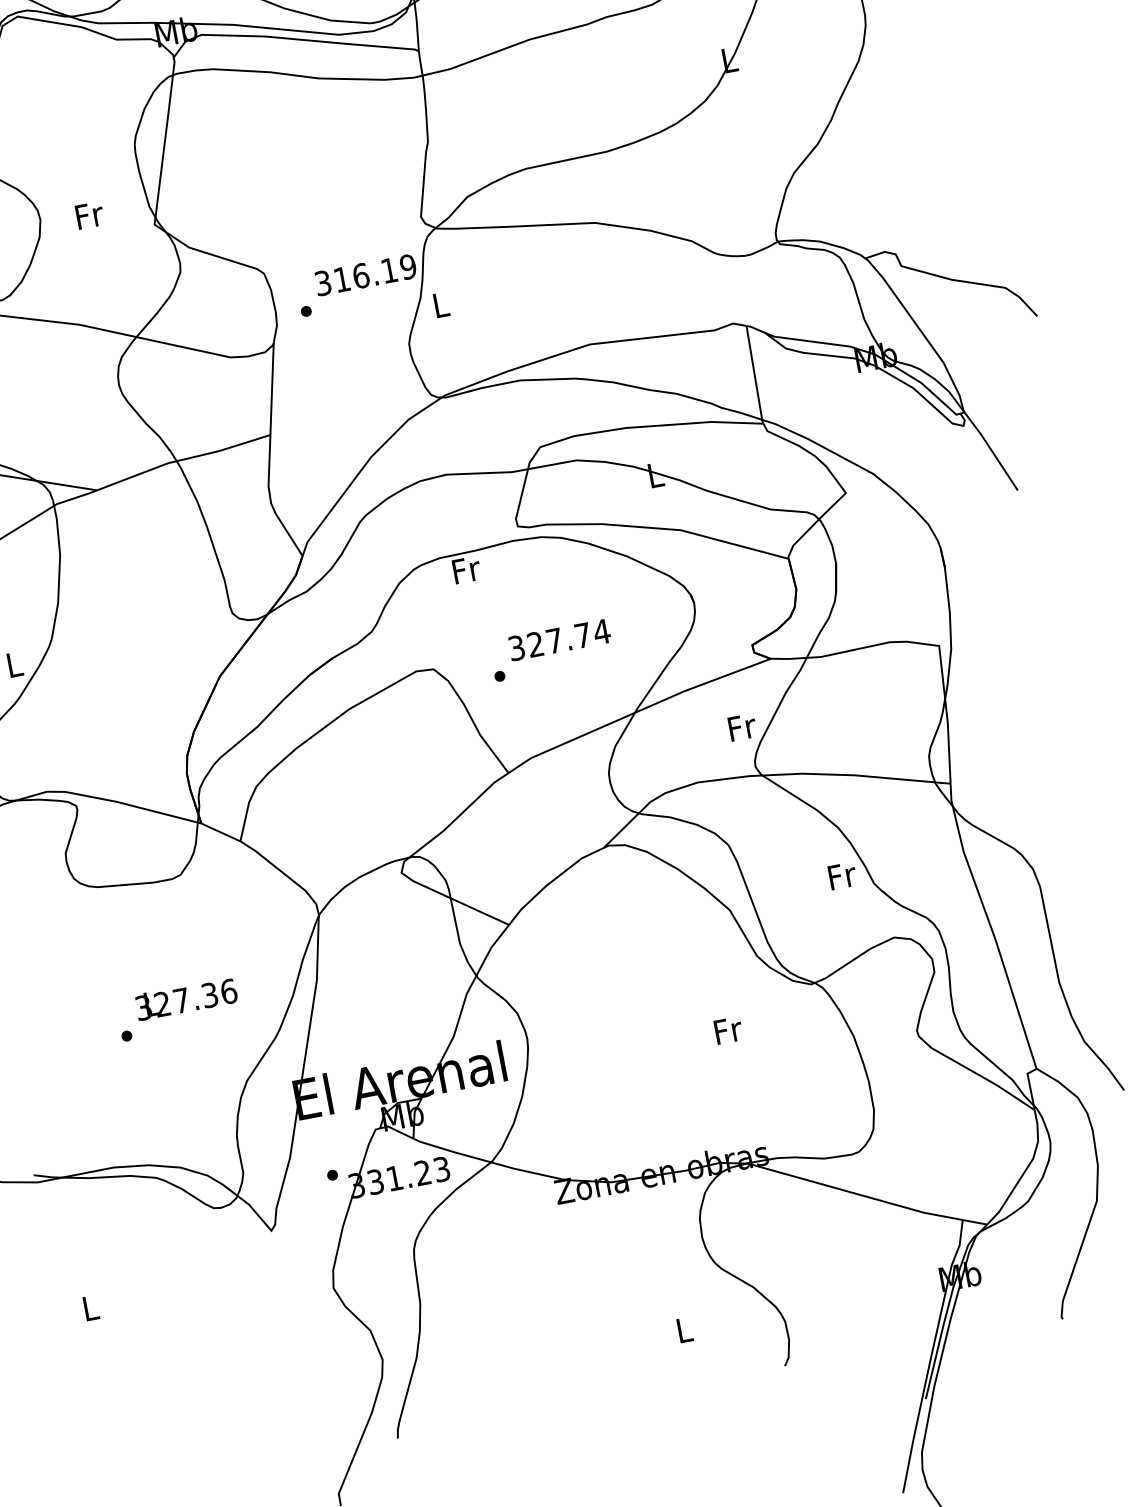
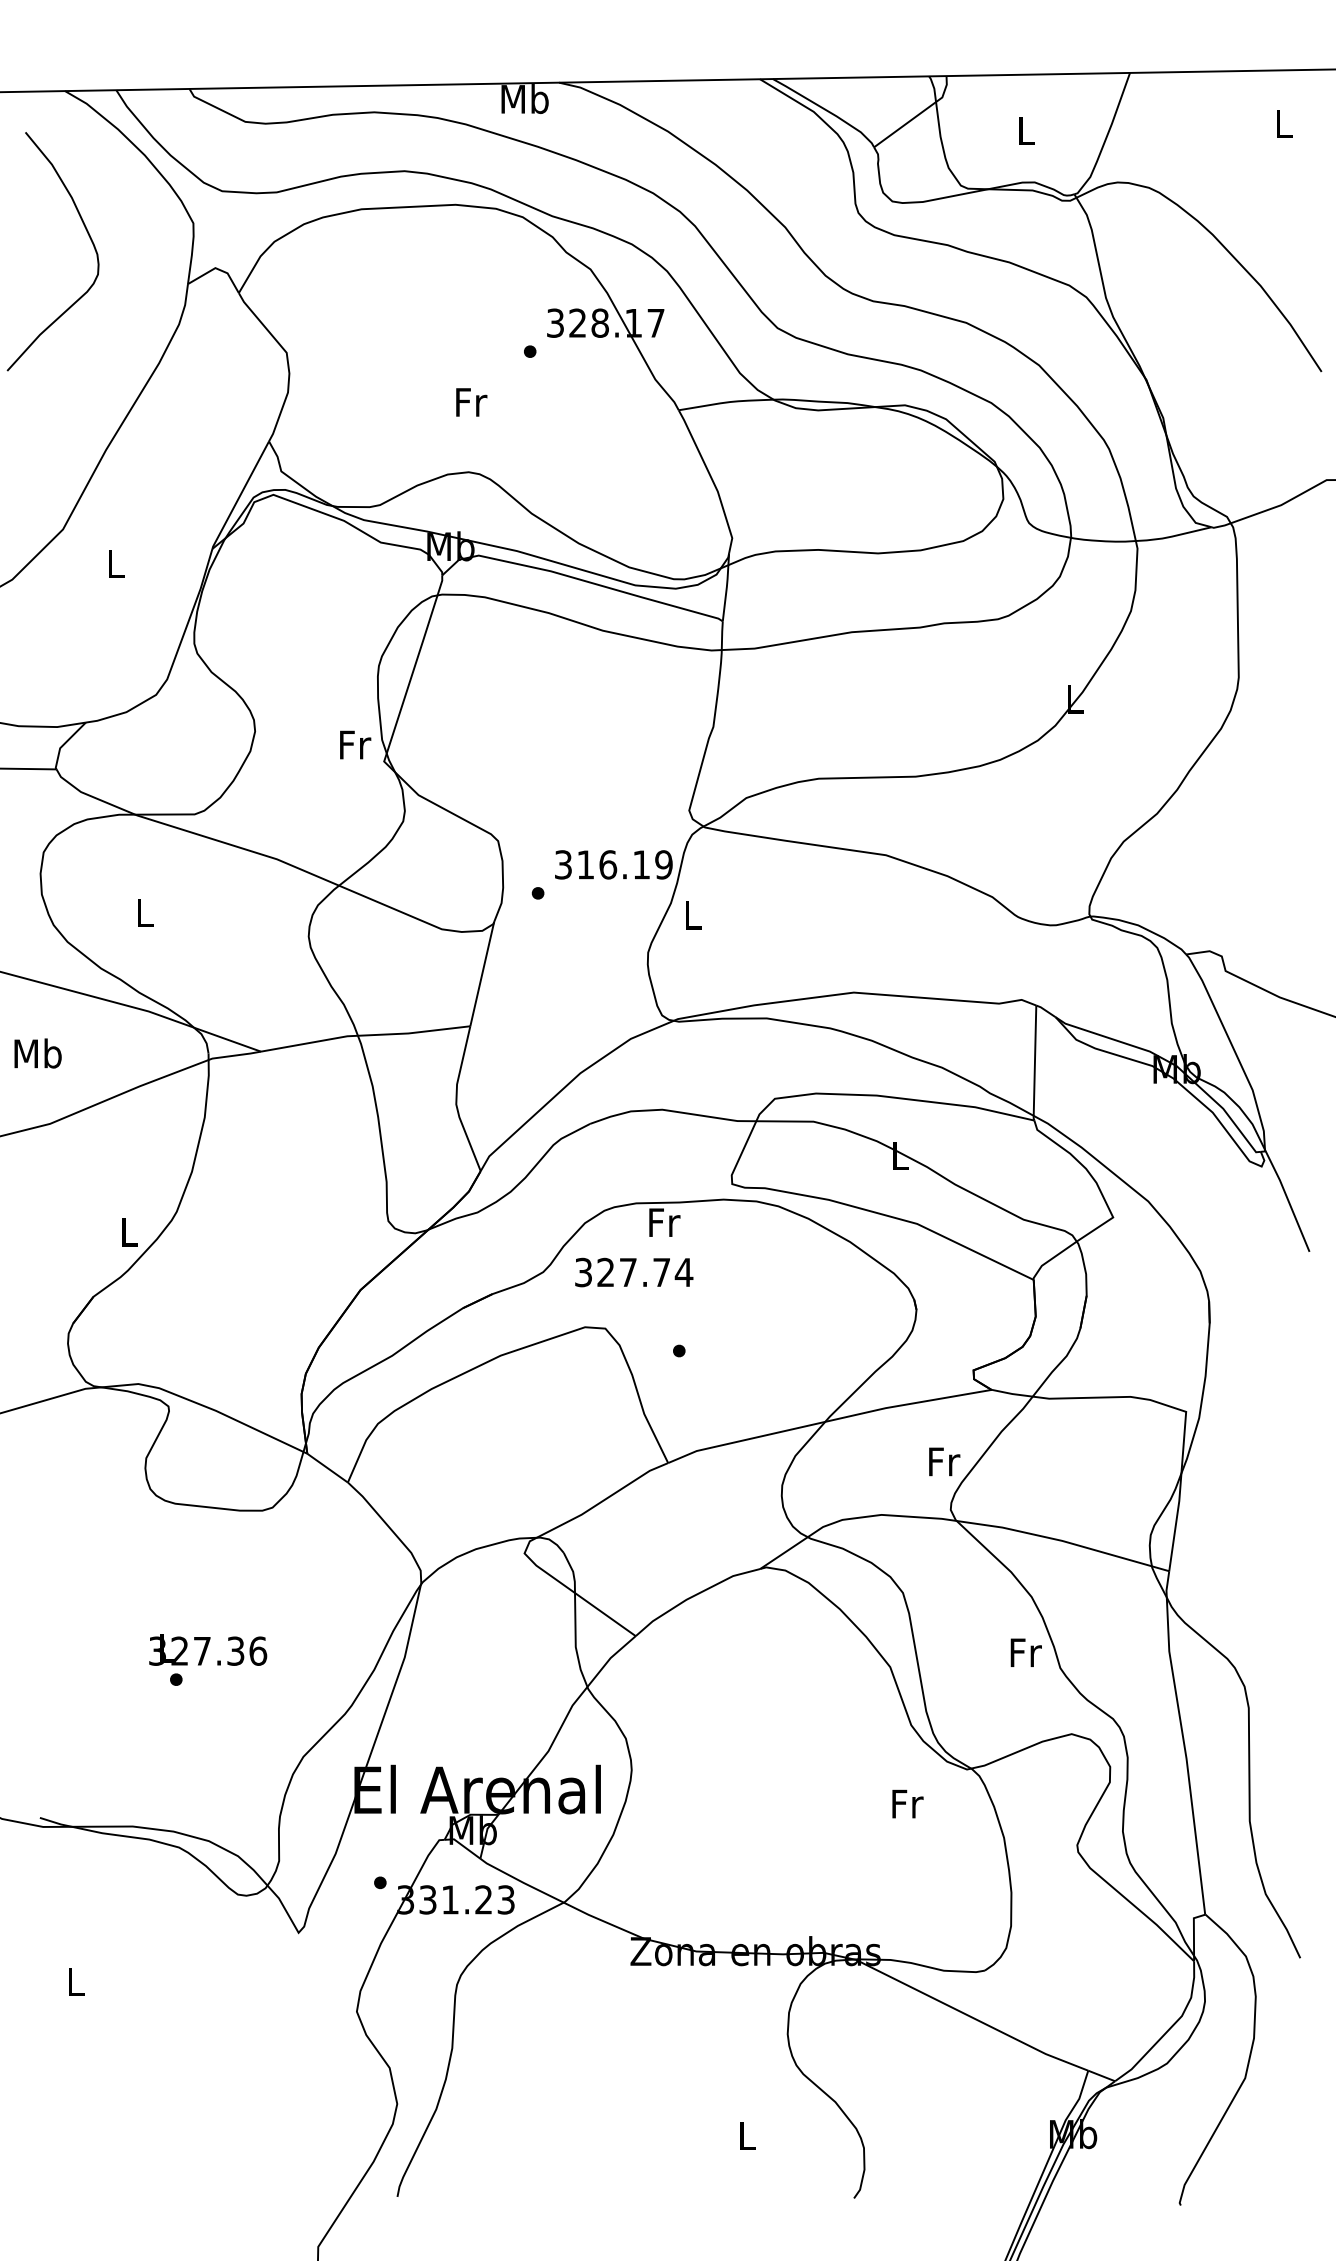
text: (89, 215) -> (355, 744), moved
text: (559, 639) -> (634, 1272), moved
text: (186, 998) -> (208, 1649), moved
text: (728, 1030) -> (907, 1803), moved

